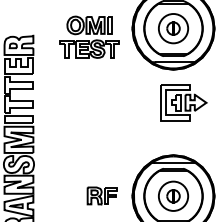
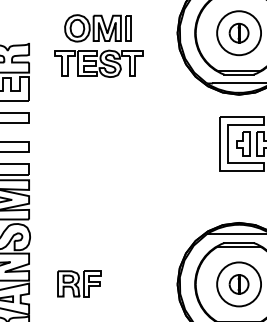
part: (89, 36) -> (98, 44), moved
part: (101, 195) -> (78, 283), moved

